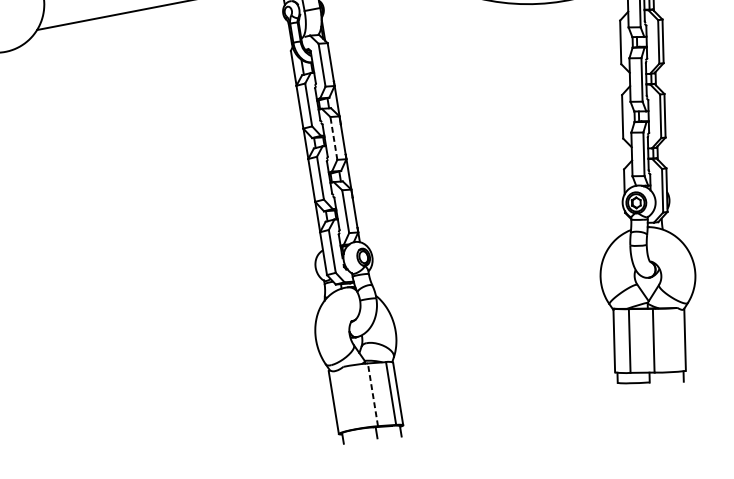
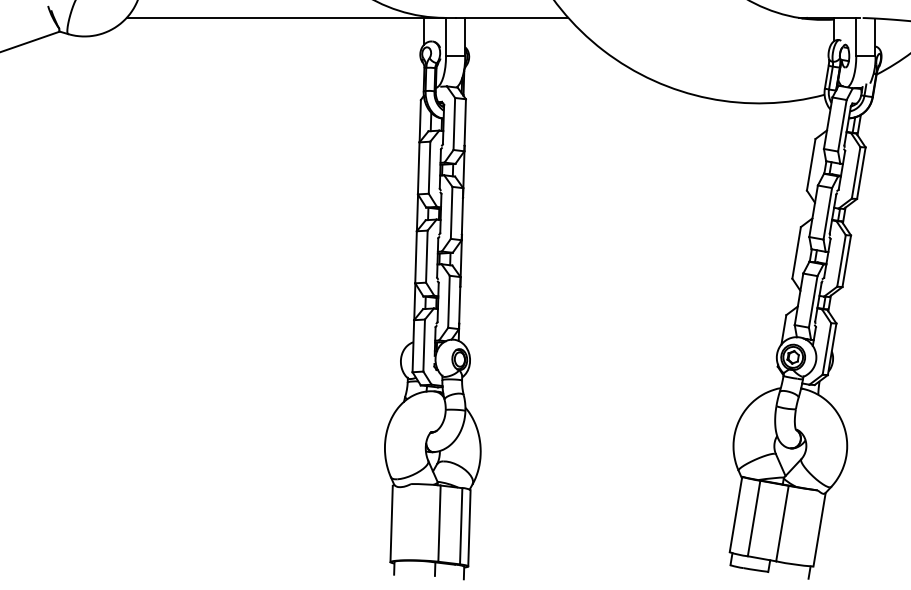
line: (333, 138) -> (451, 212), dashed -> solid
line: (372, 394) -> (439, 523), dashed -> solid

